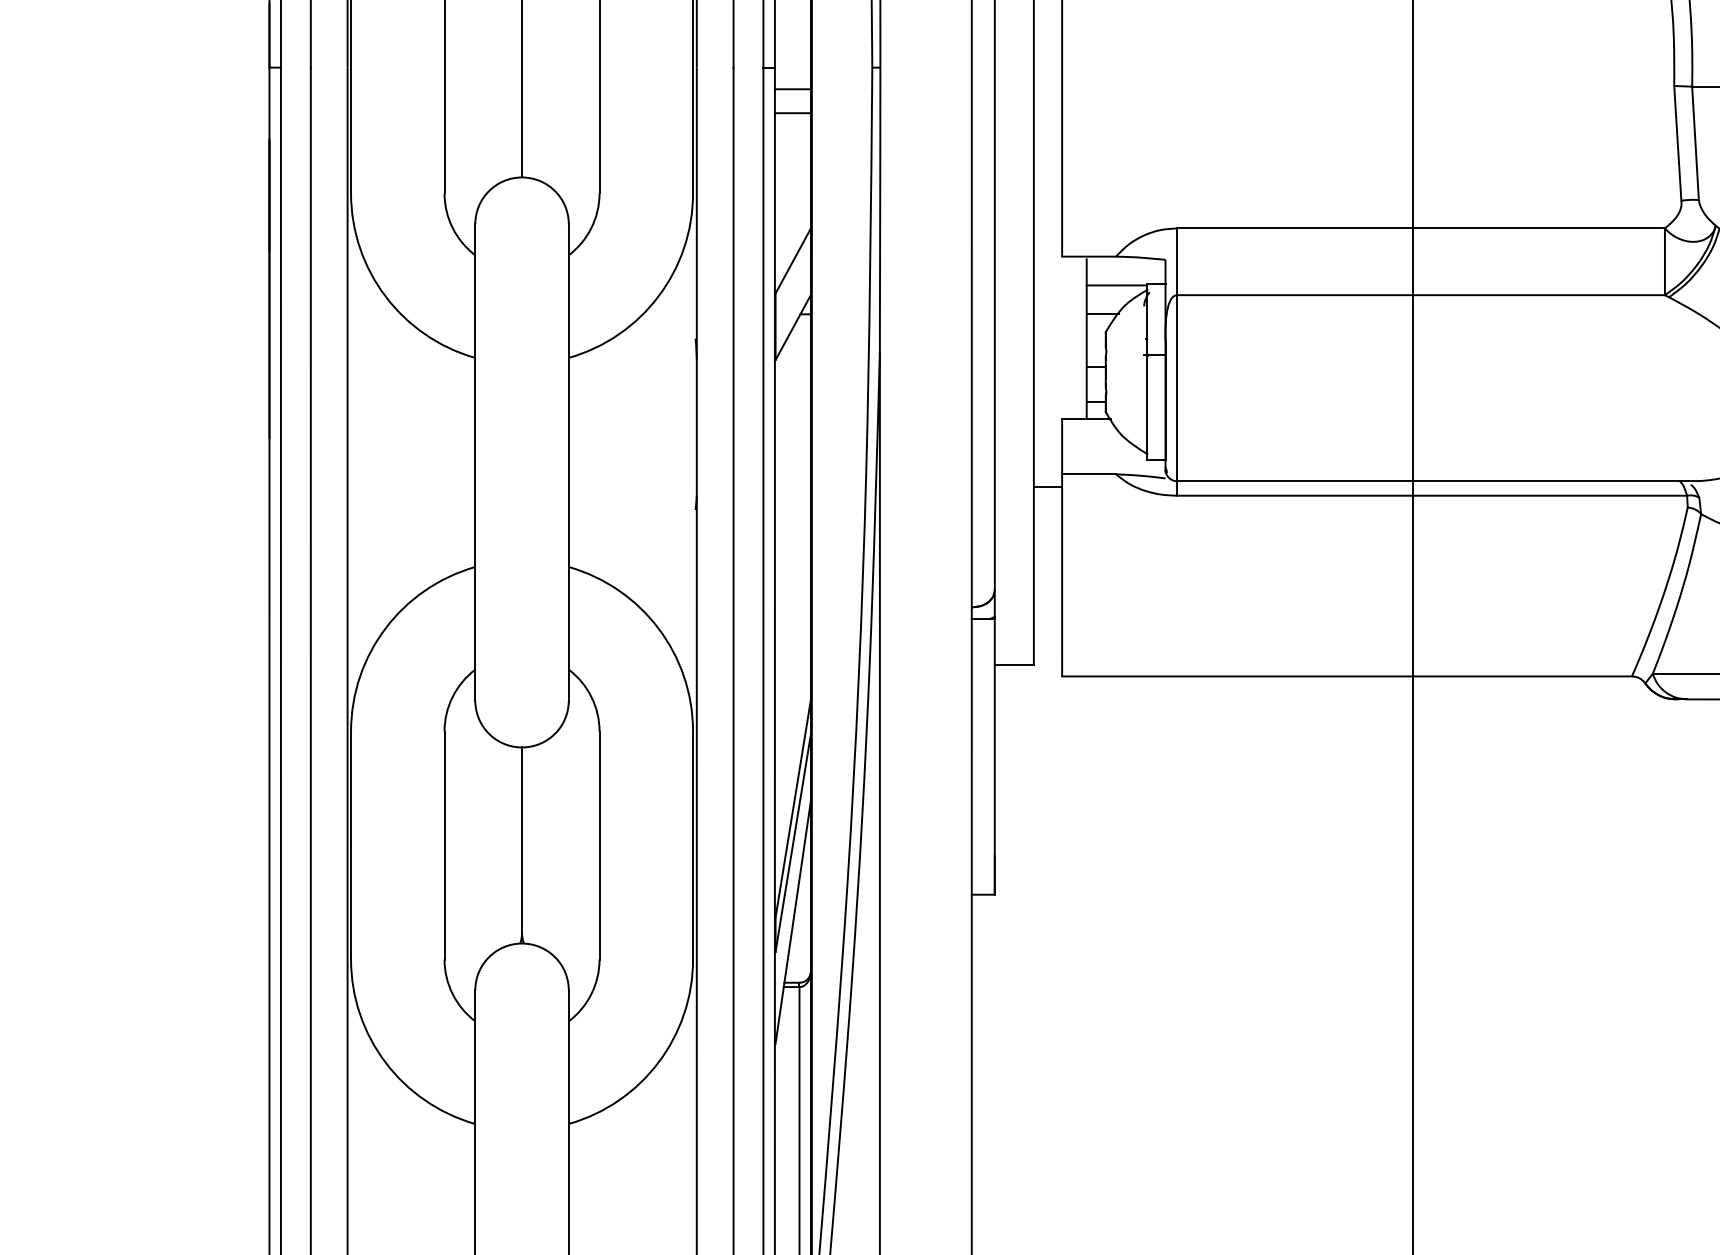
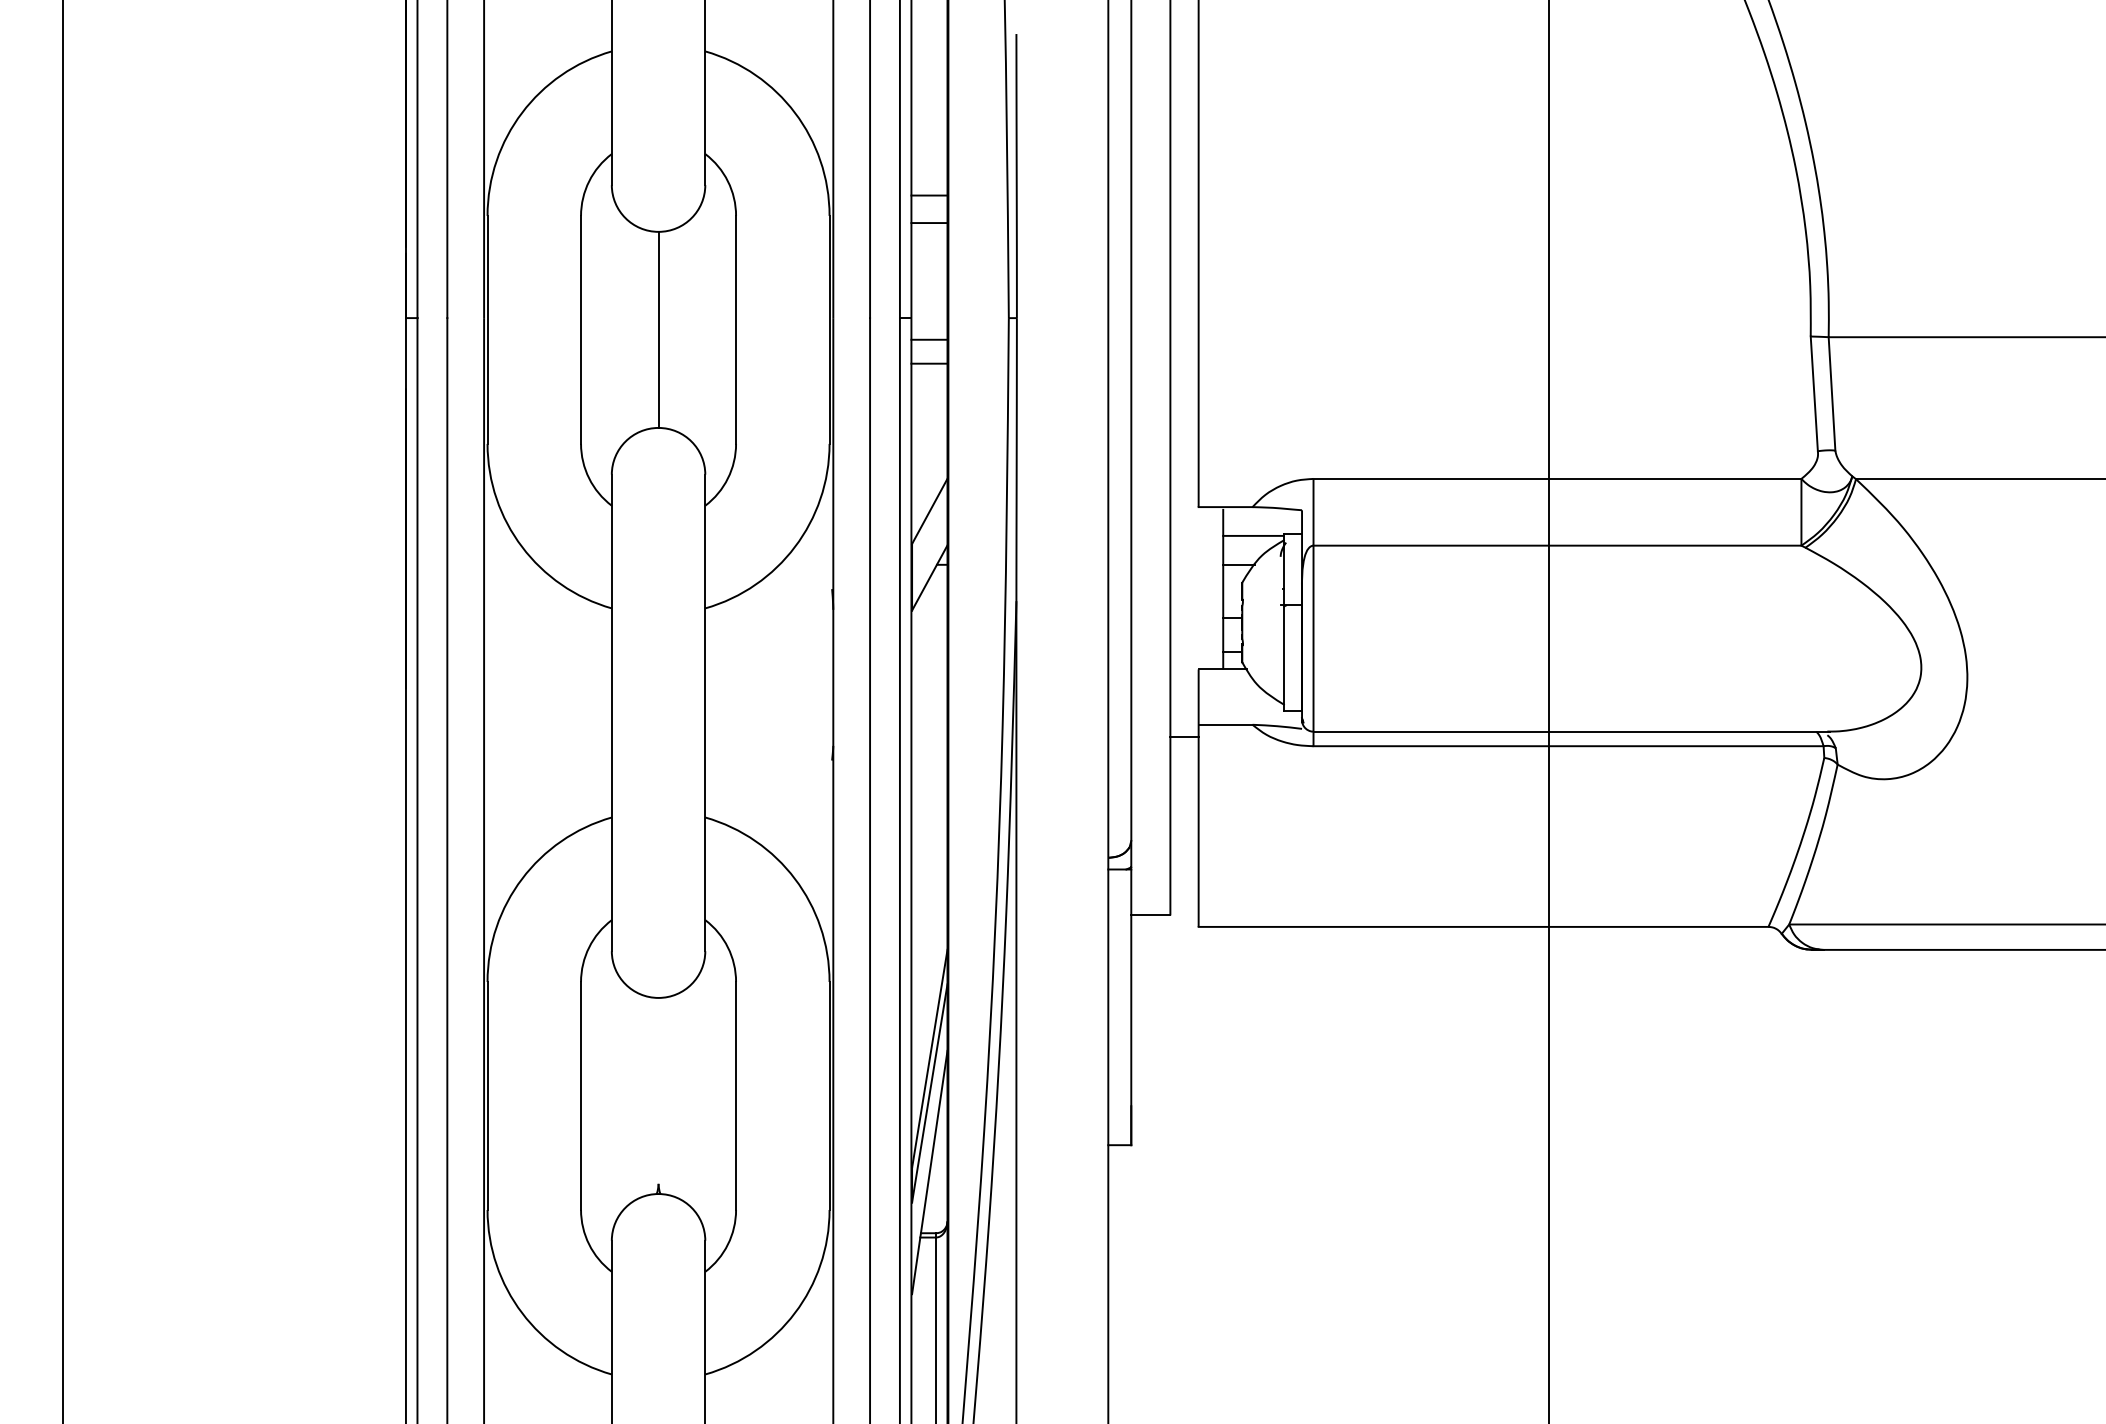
line: (521, 840) -> (658, 1090), removed

